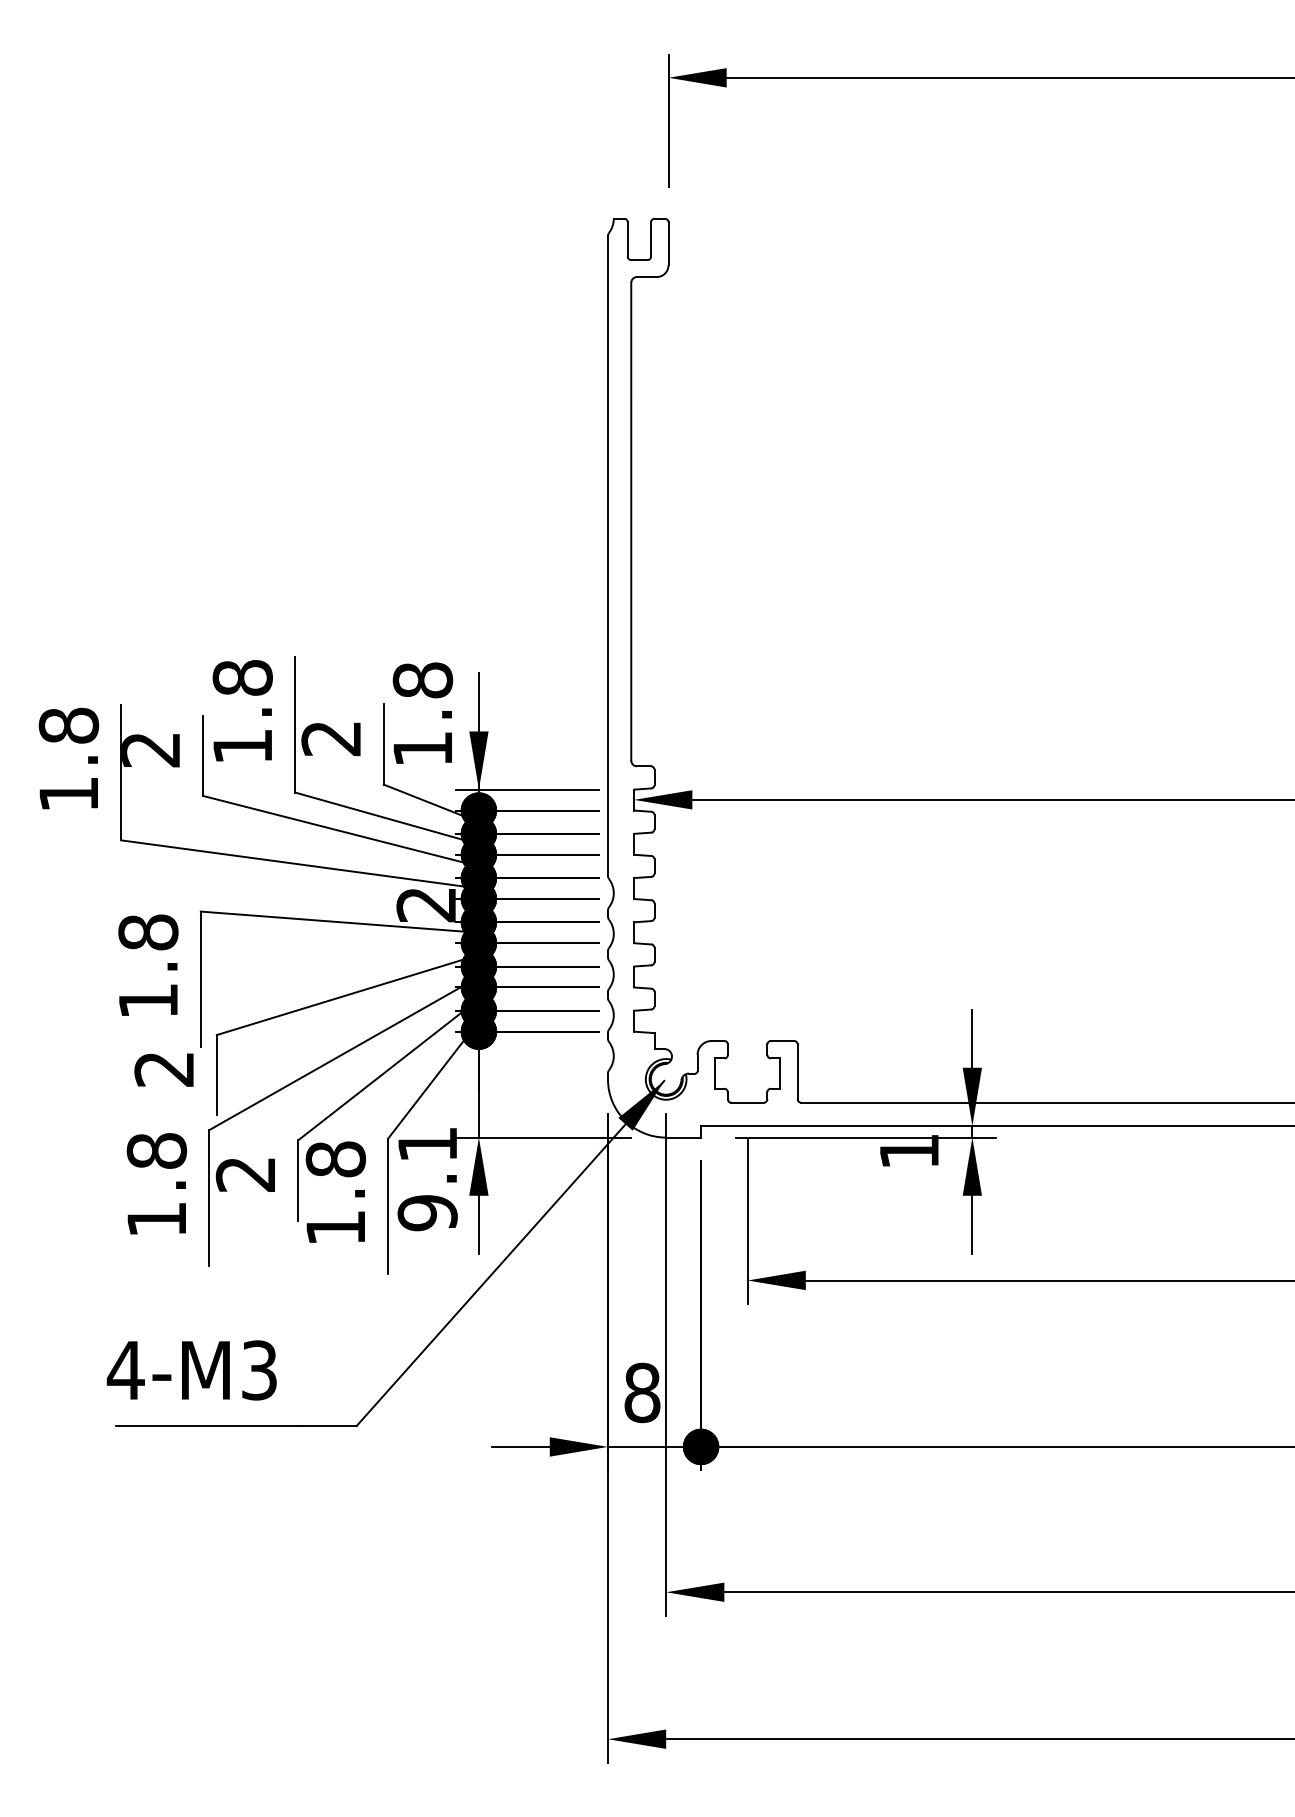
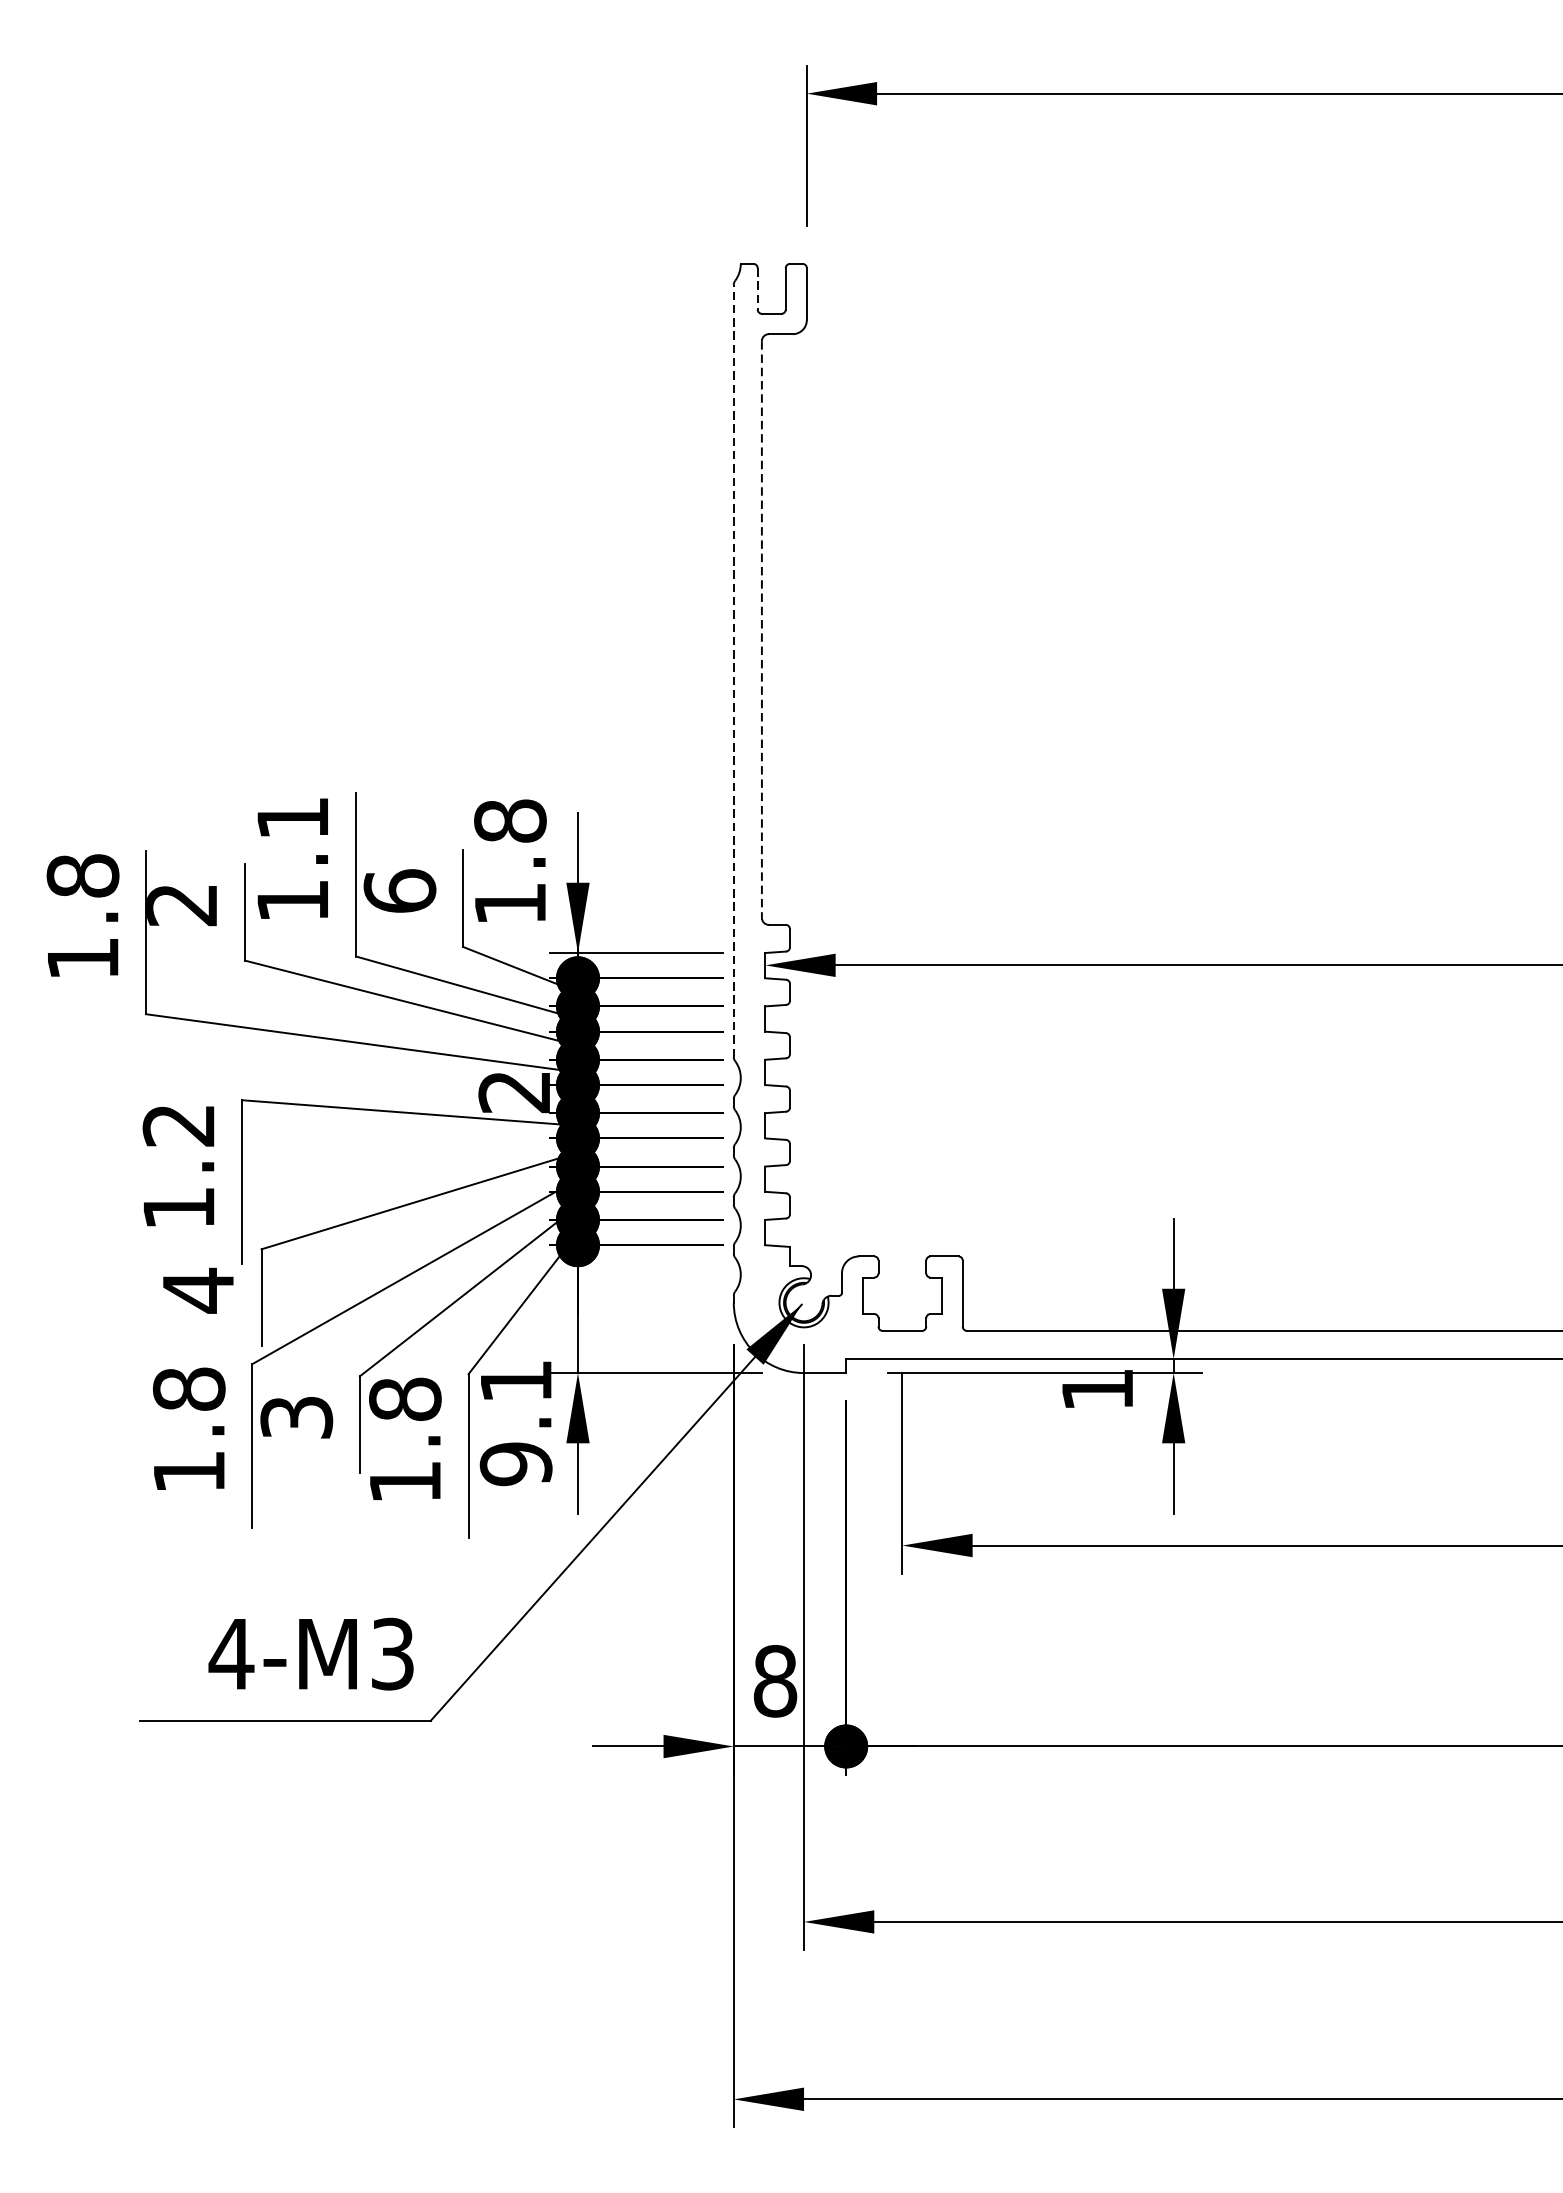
line: (627, 239) -> (757, 288), solid -> dashed
line: (631, 521) -> (762, 629), solid -> dashed
line: (607, 556) -> (733, 671), solid -> dashed
text: (242, 677) -> (292, 817), 1.8 -> 1.1
text: (331, 738) -> (400, 891), 2 -> 6
text: (148, 932) -> (179, 1125), 1.8 -> 1.2
text: (163, 1069) -> (197, 1290), 2 -> 4
text: (246, 1174) -> (297, 1417), 2 -> 3
text: (191, 1370) -> (310, 1654), moved

